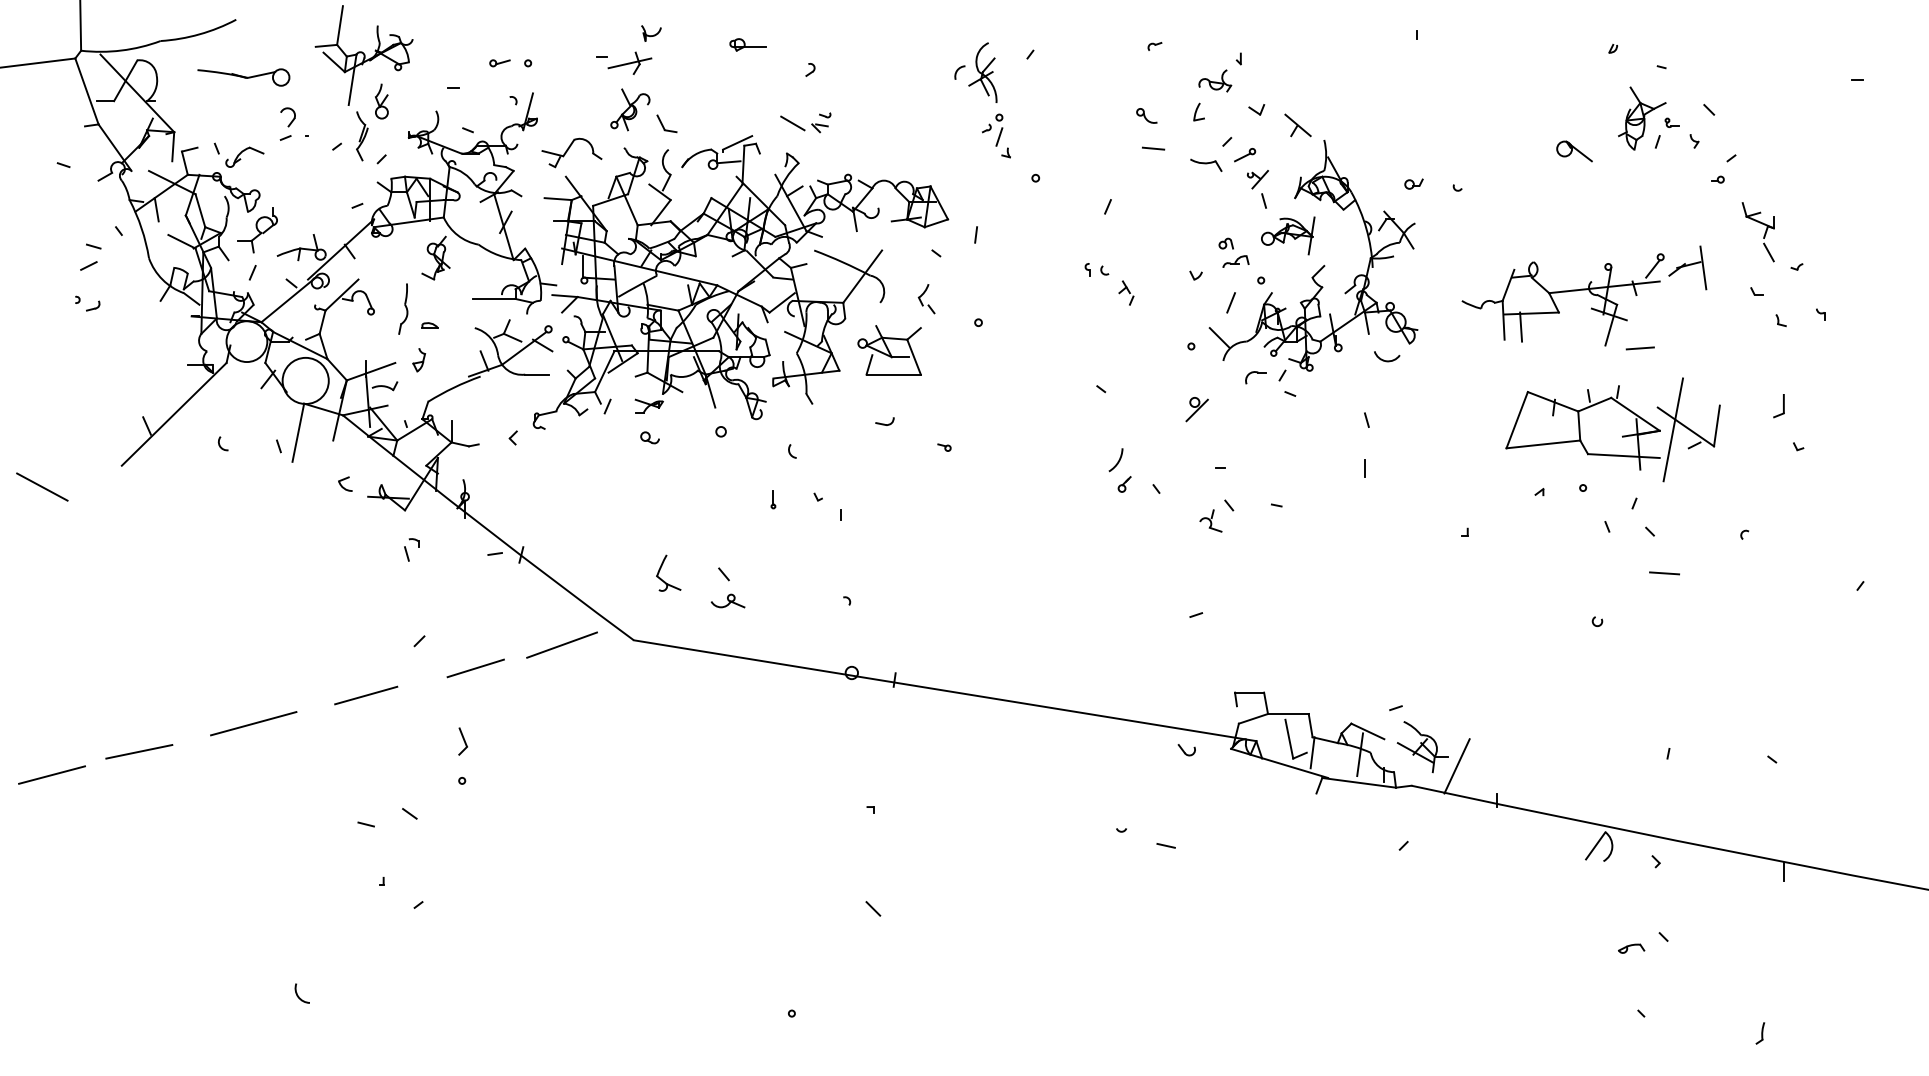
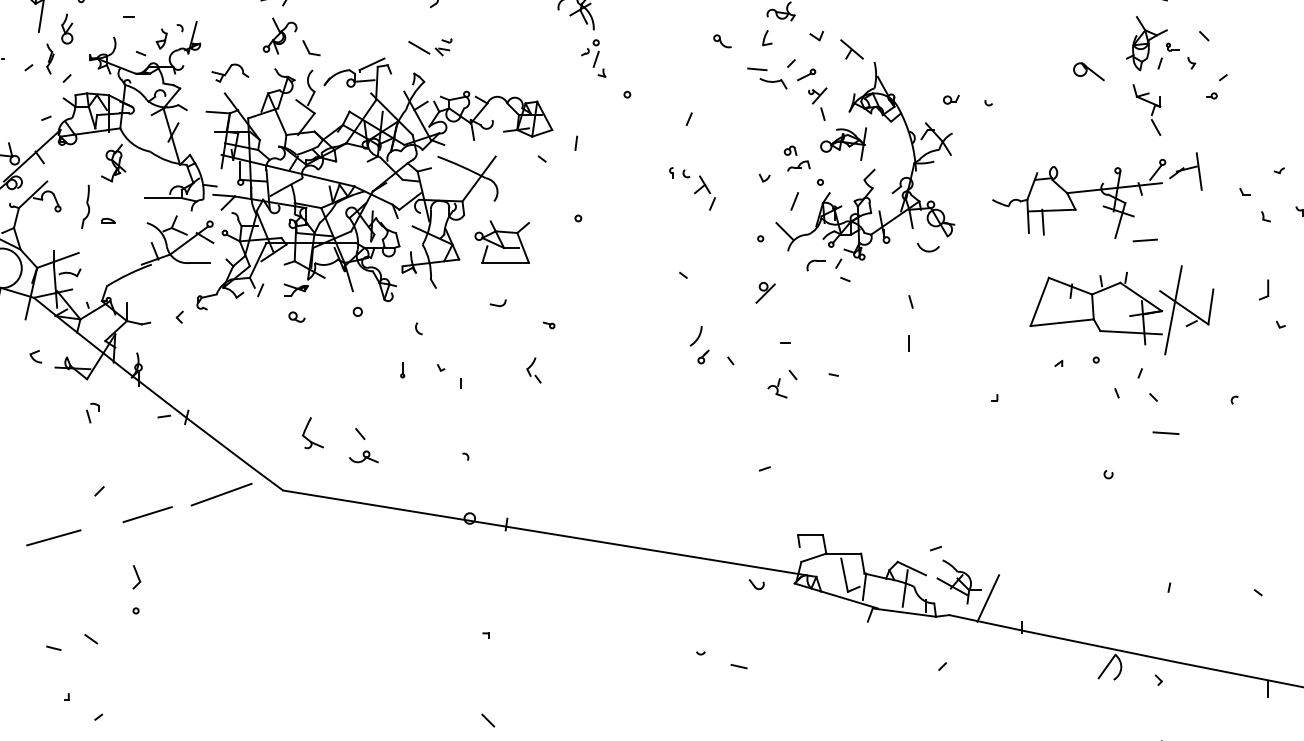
part: (361, 136) -> (49, 58), size x0.71
line: (1153, 148) -> (757, 69), moved
part: (572, 153) -> (230, 73), size x0.71
part: (1764, 233) -> (1152, 111), moved
part: (1126, 292) -> (705, 192), size x1.67
part: (926, 299) -> (533, 370), moved
part: (419, 360) -> (162, 39), moved

